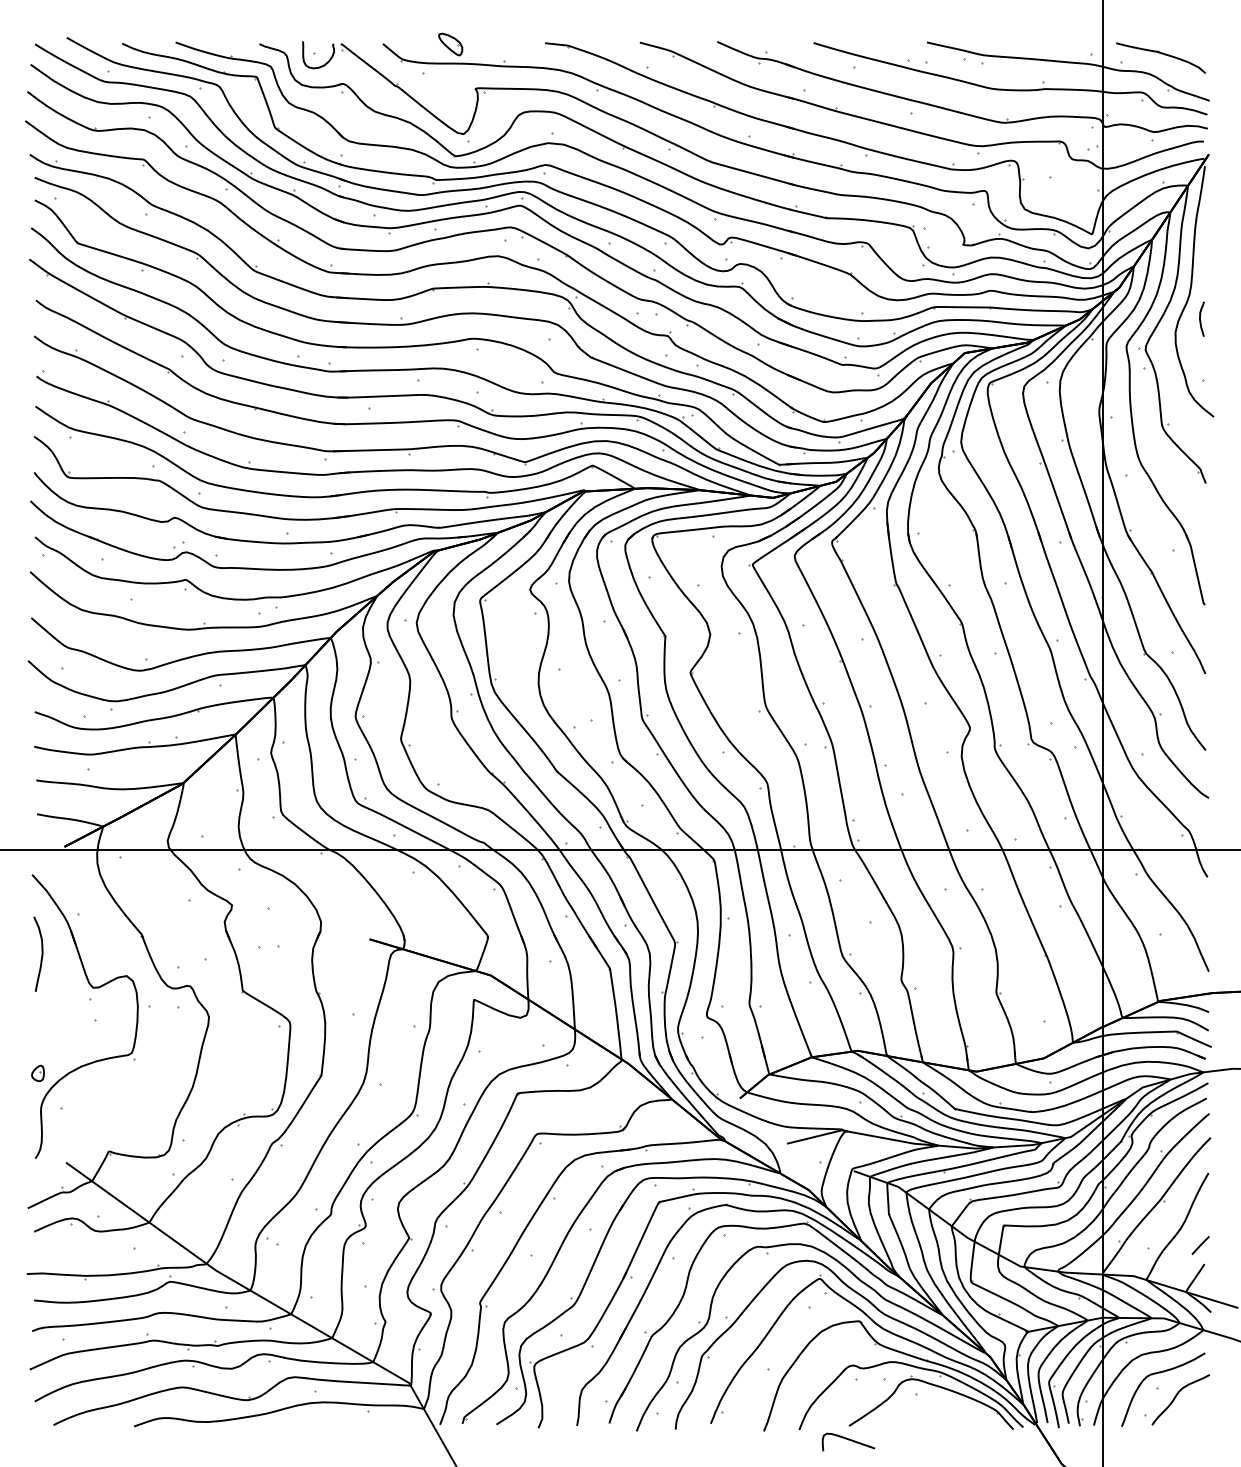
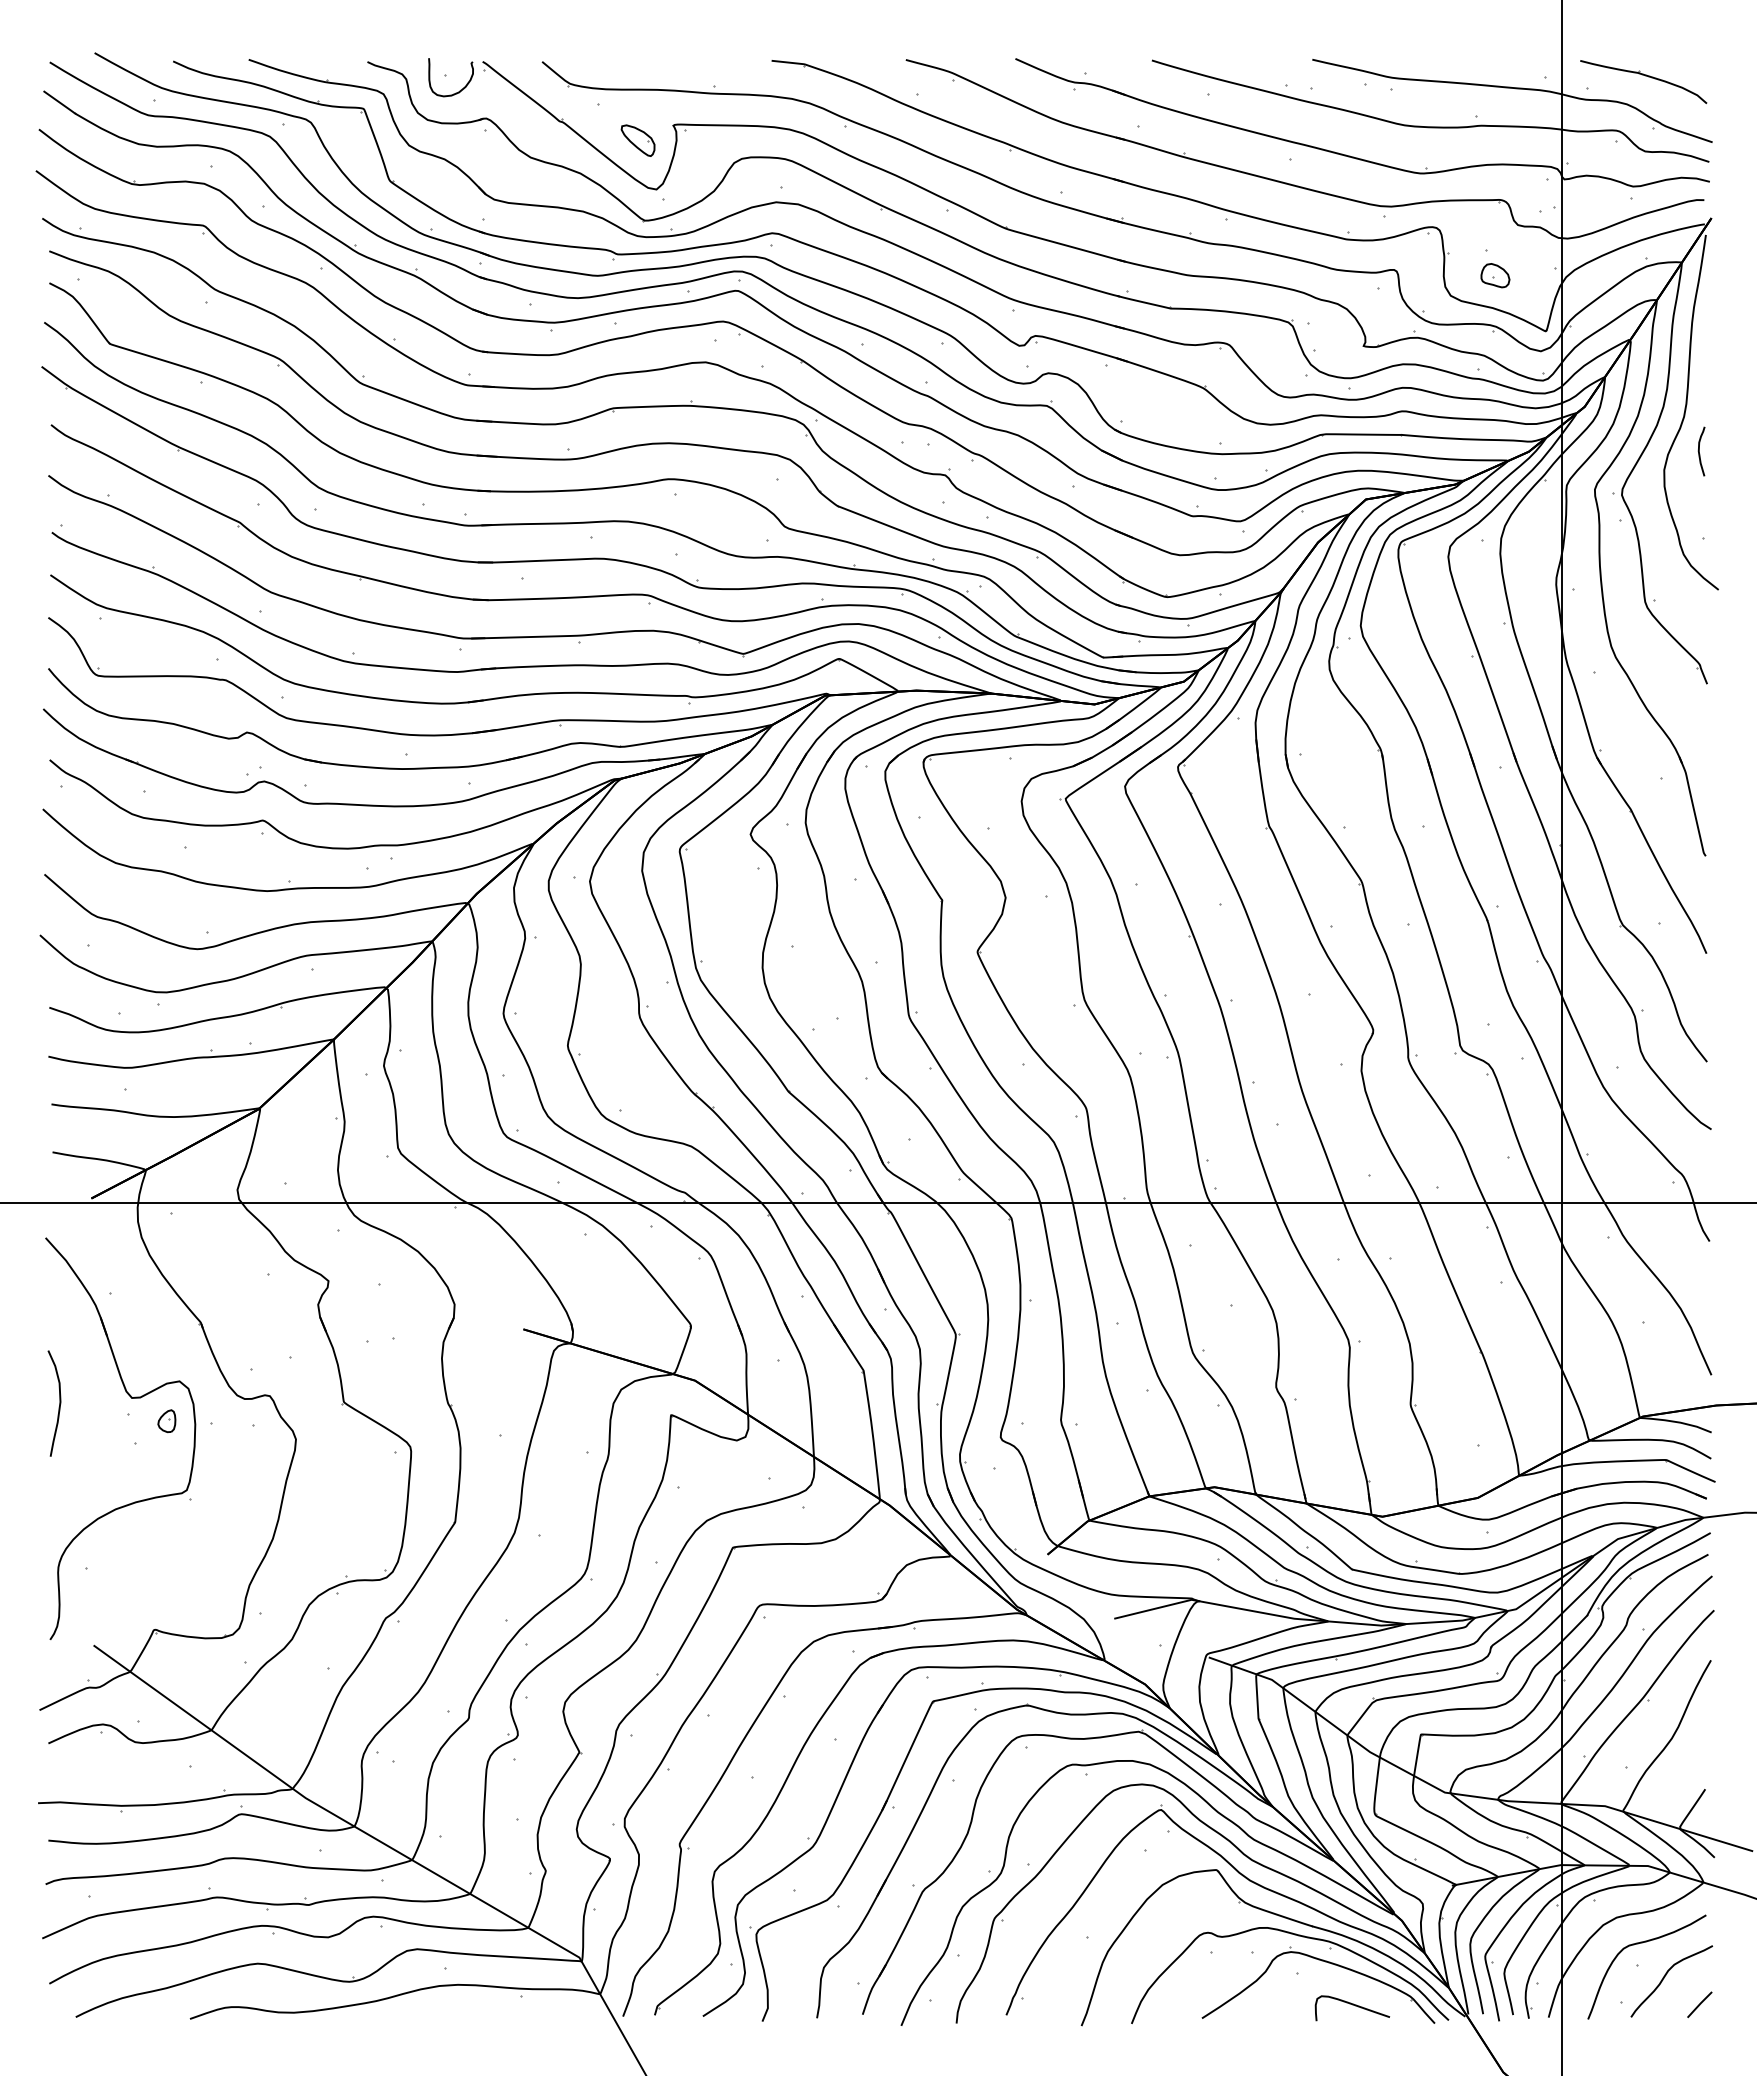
part: (450, 44) -> (637, 140), moved
part: (1056, 194) -> (1495, 275), added
curve: (41, 954) -> (59, 1403), moved
part: (37, 1073) -> (166, 1421), moved
line: (1200, 1245) -> (1699, 2004), moved
curve: (848, 1440) -> (1352, 2005), moved

